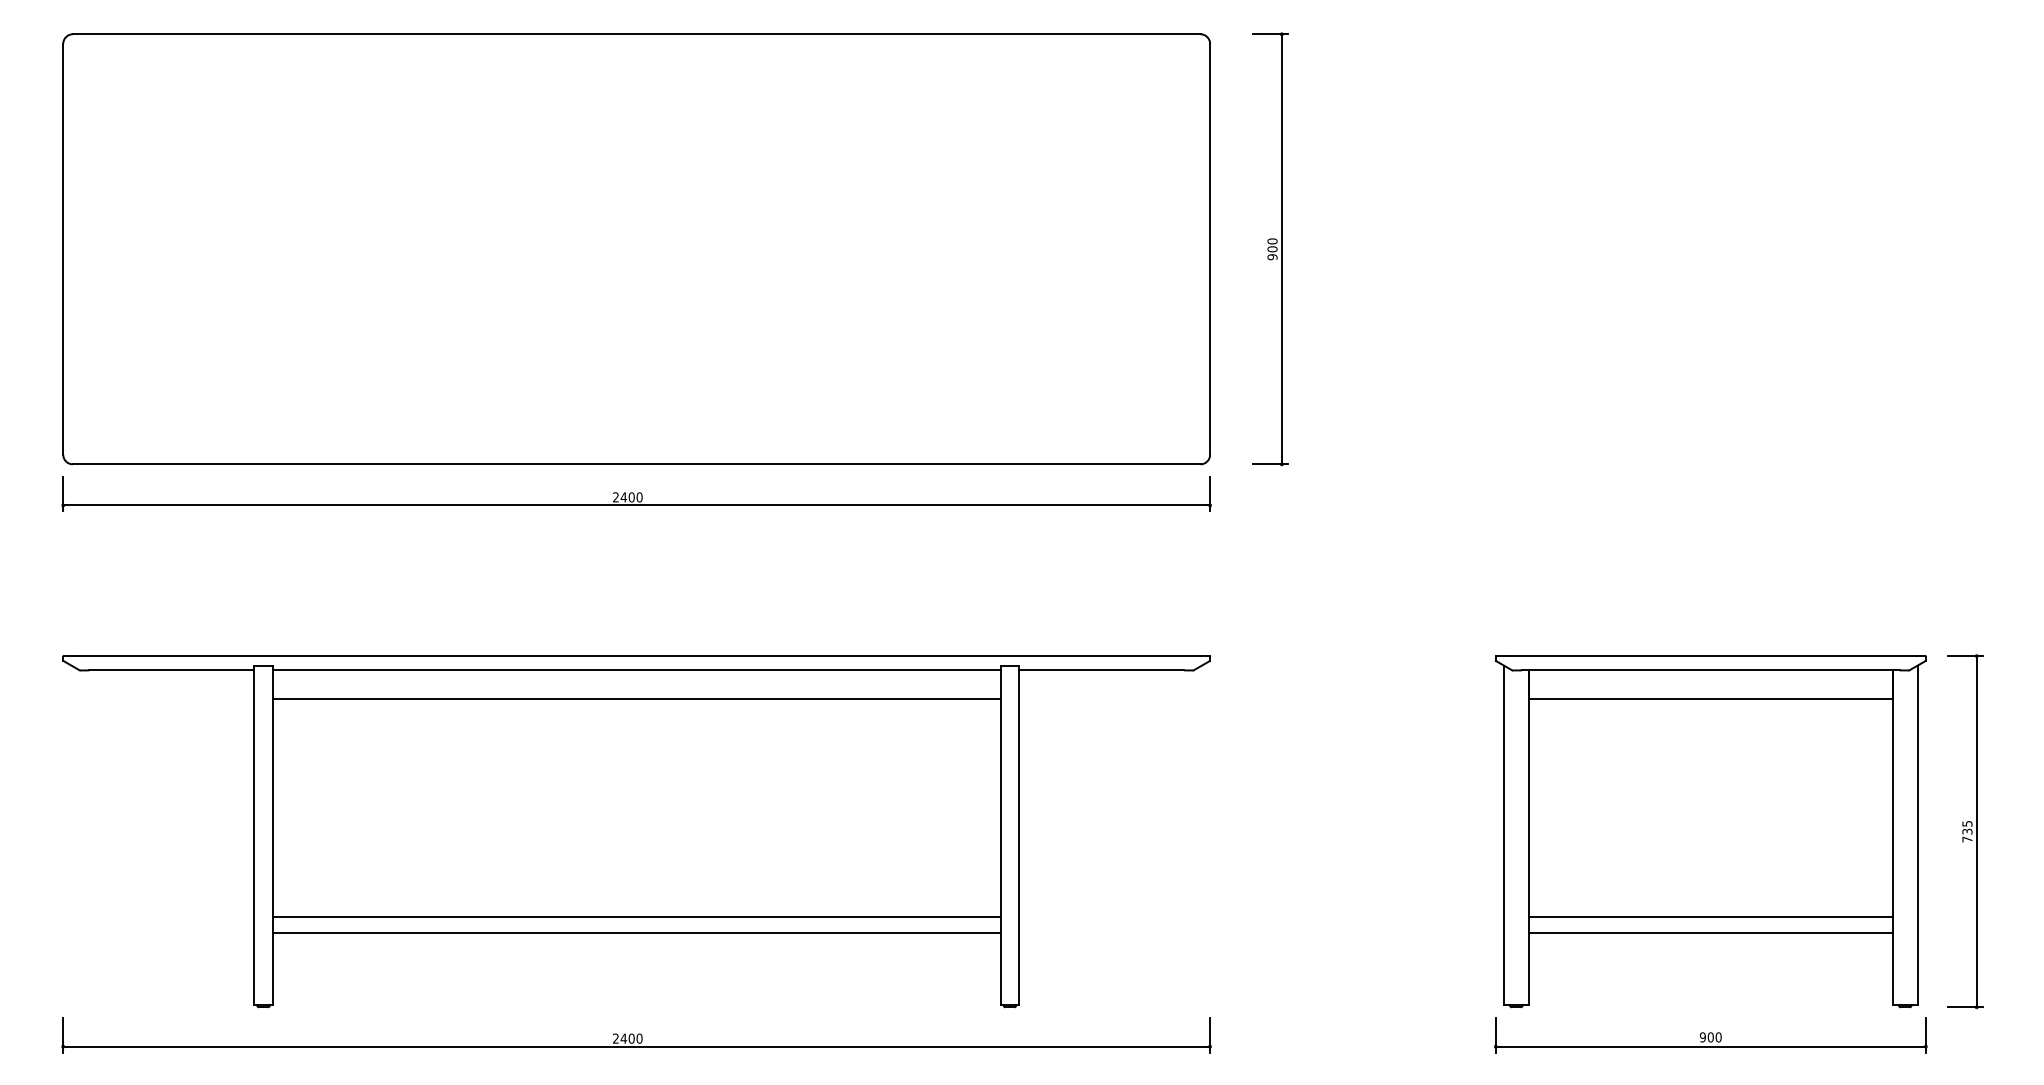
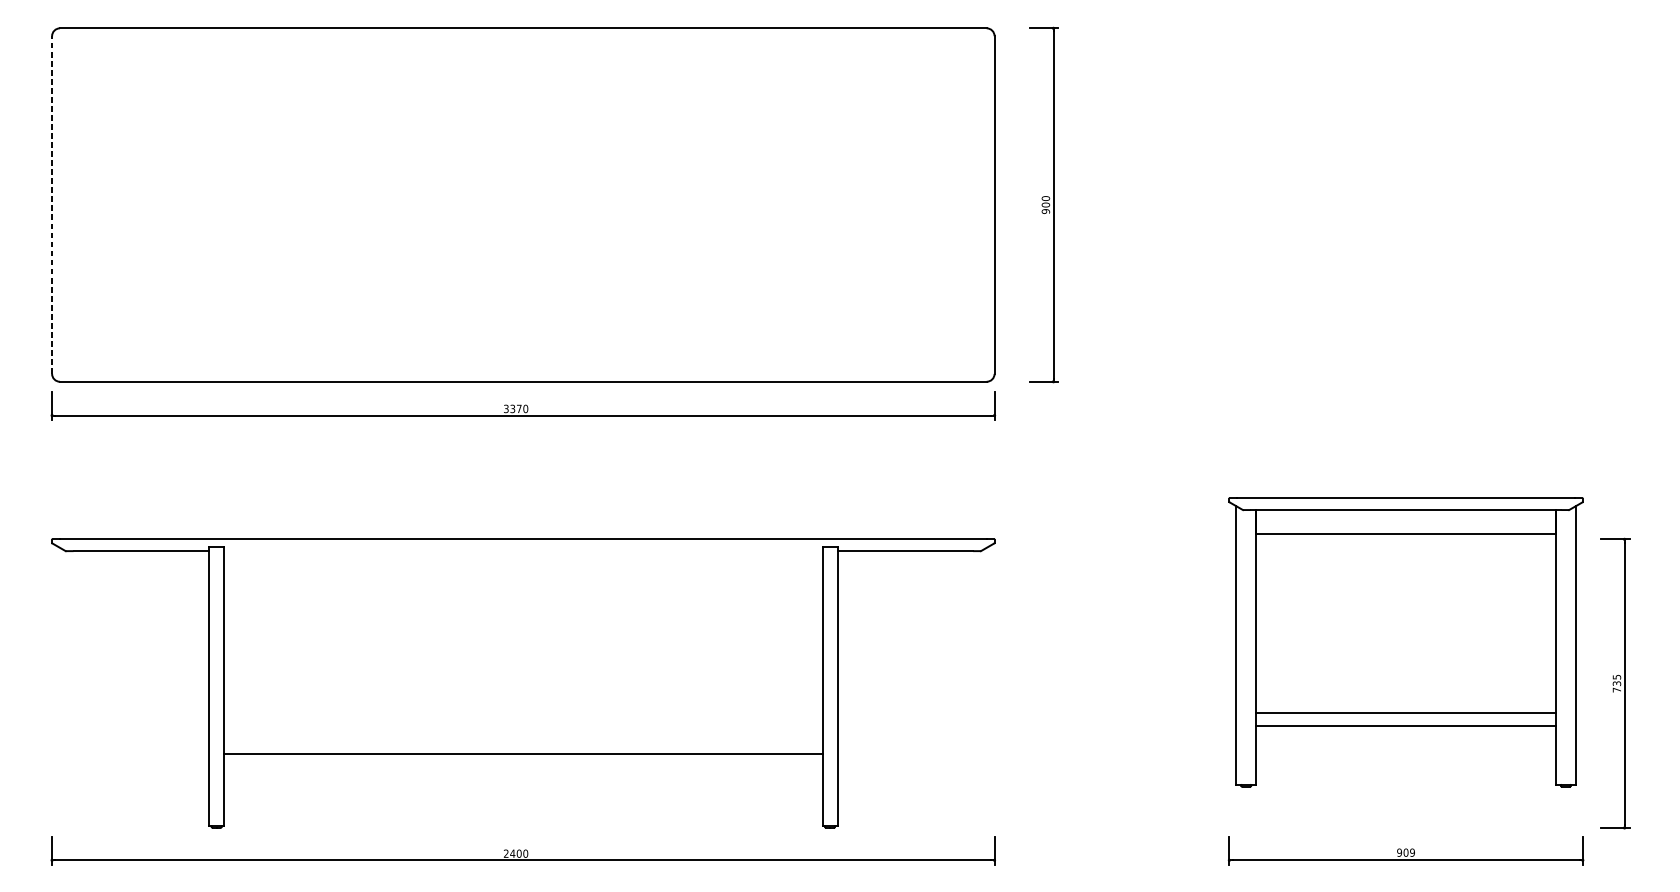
line: (63, 248) -> (52, 204), solid -> dashed
text: (623, 497) -> (512, 409), 2400 -> 3370
line: (636, 670) -> (523, 551), removed
line: (636, 699) -> (523, 575), removed
part: (1710, 831) -> (1405, 642), moved
line: (636, 933) -> (523, 767), removed
text: (1718, 1037) -> (1412, 852), 900 -> 909

